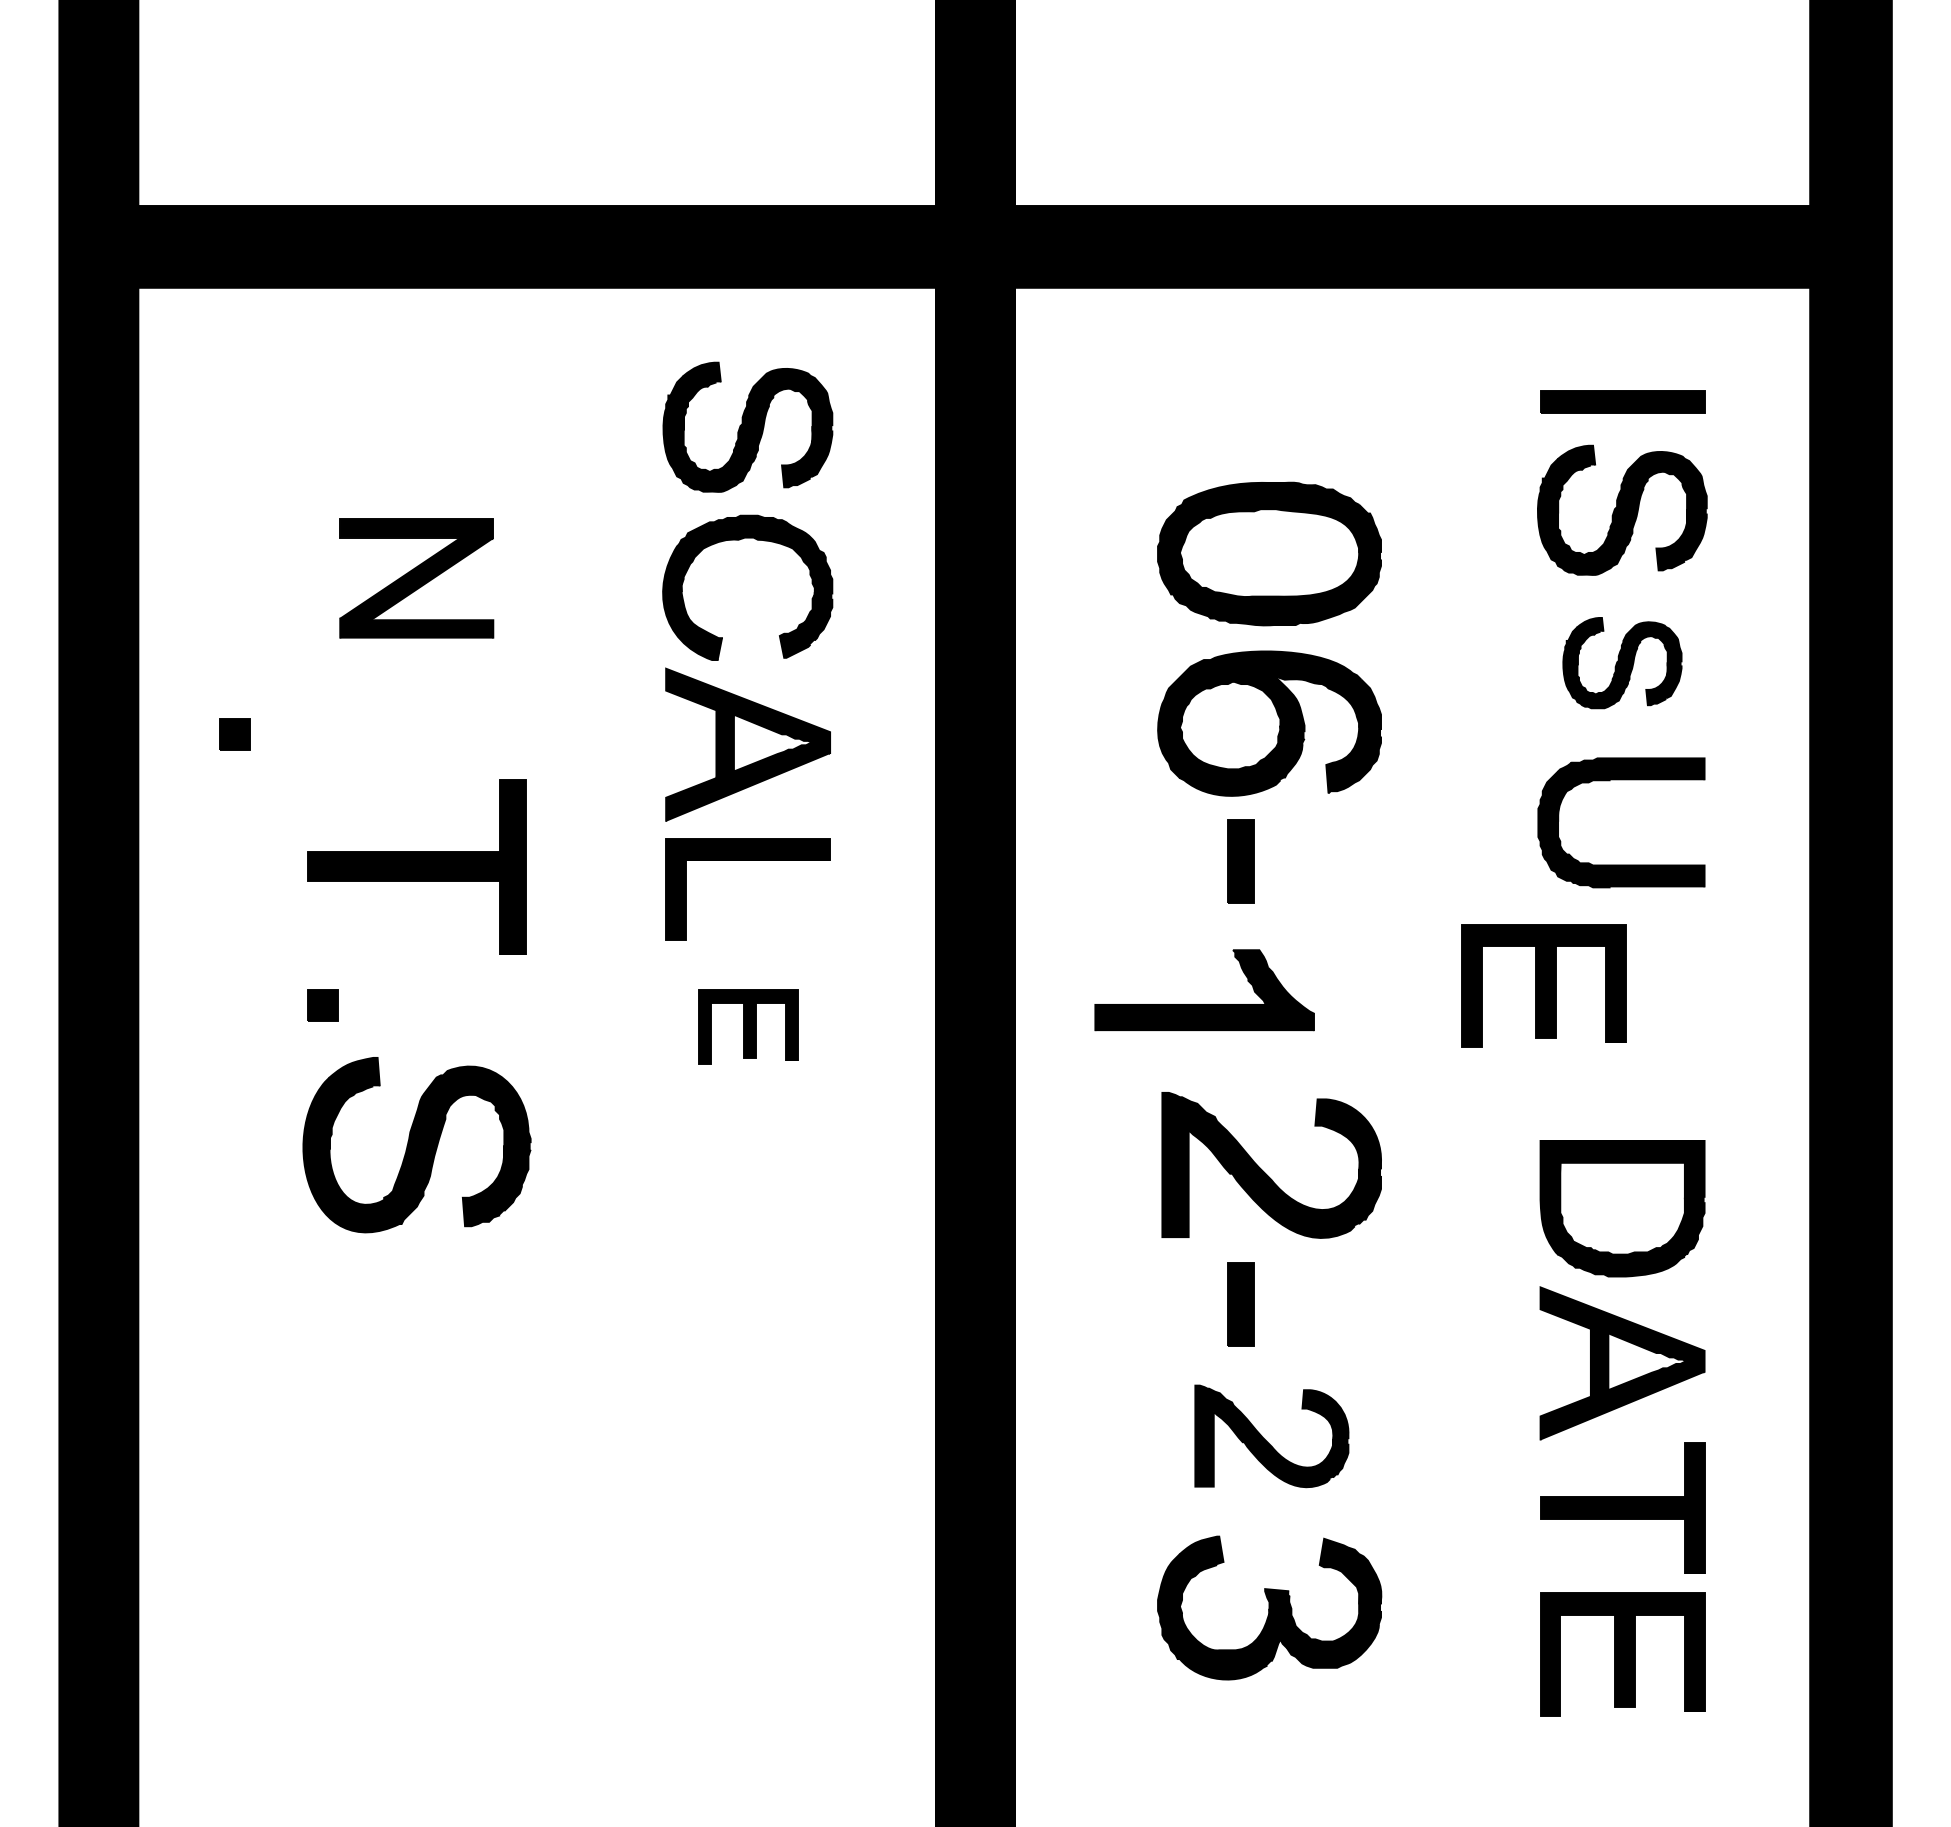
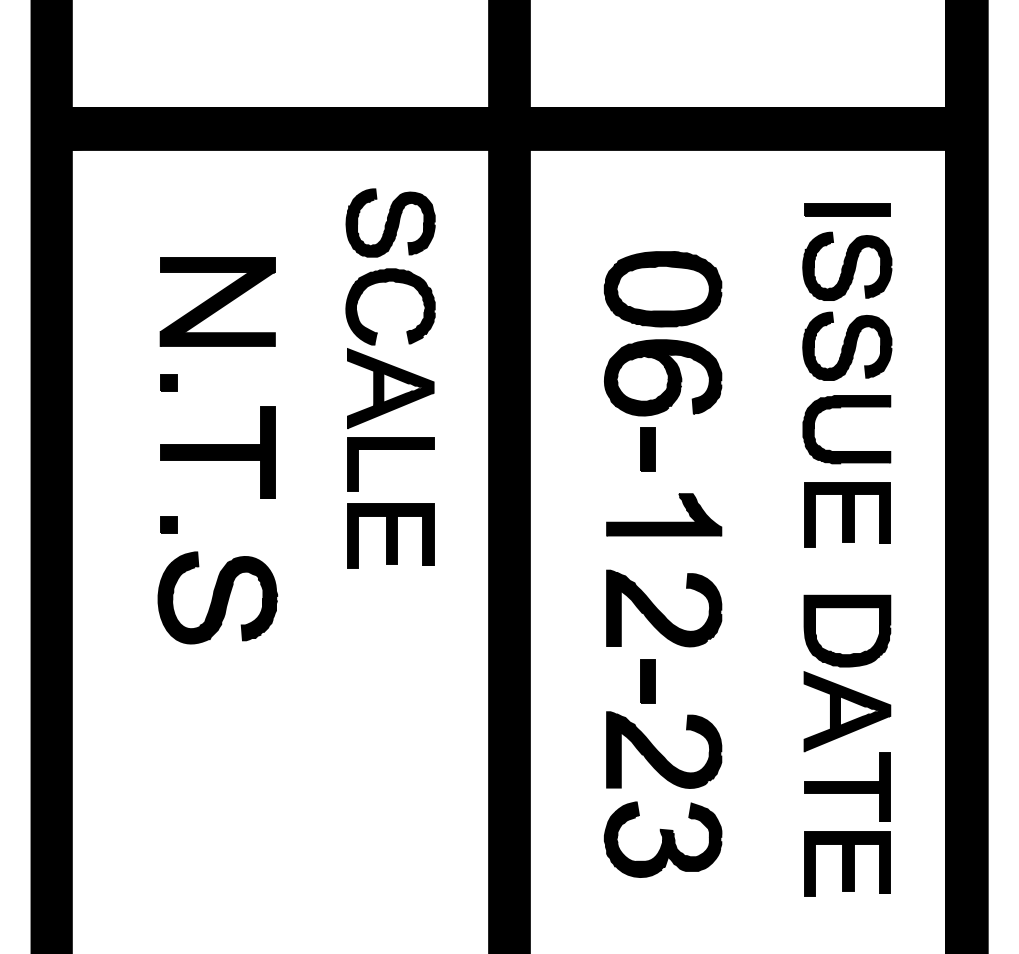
part: (416, 577) -> (217, 301), size x1.43
part: (1622, 661) -> (847, 345), size x1.43
part: (234, 732) -> (168, 382), moved
part: (1544, 985) -> (847, 514), moved
part: (1205, 1002) -> (664, 521), moved
part: (747, 1025) -> (390, 535), size x1.67
part: (1272, 1435) -> (664, 749), size x1.43

